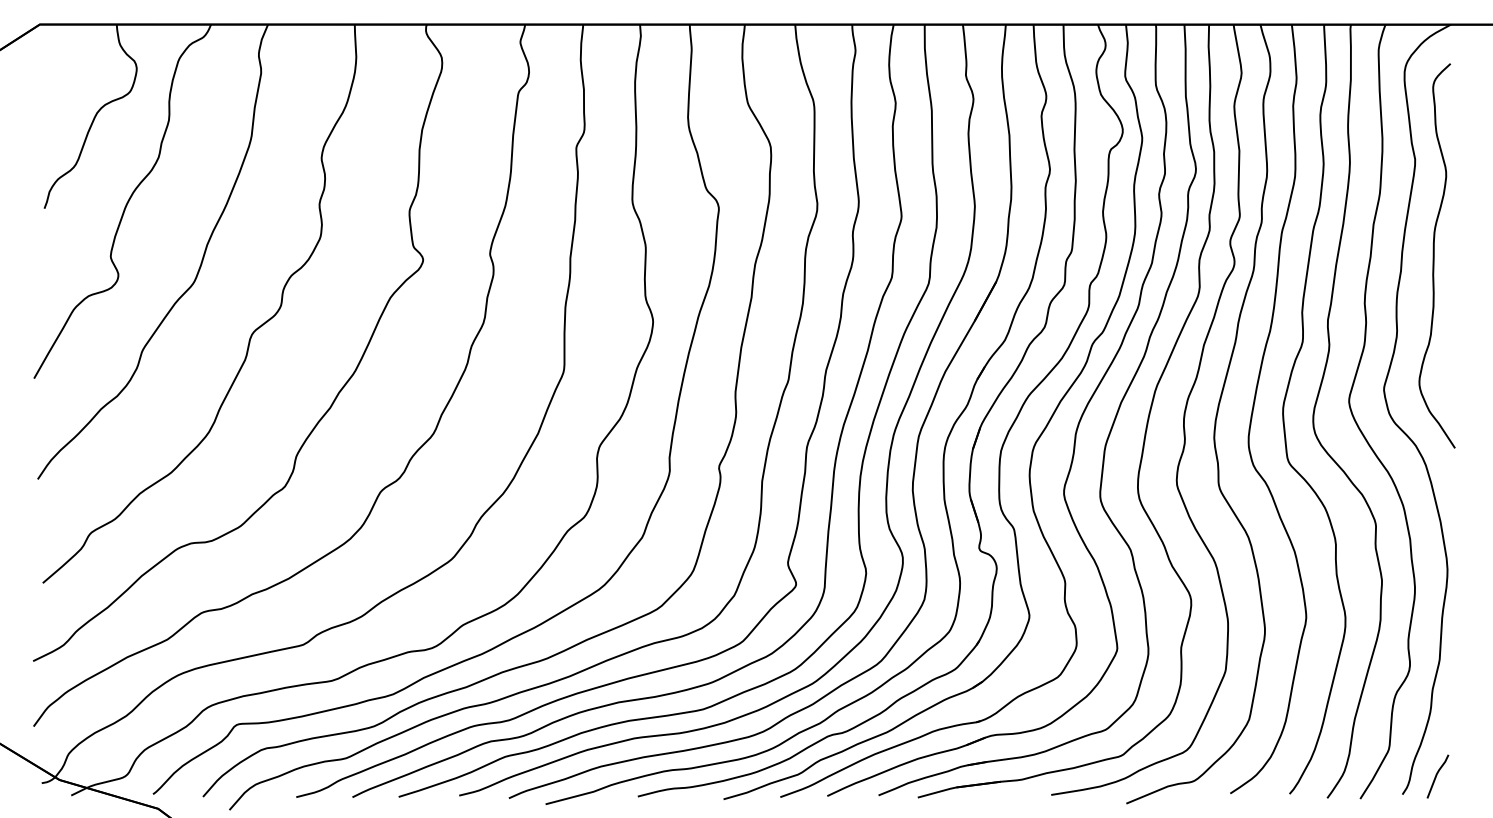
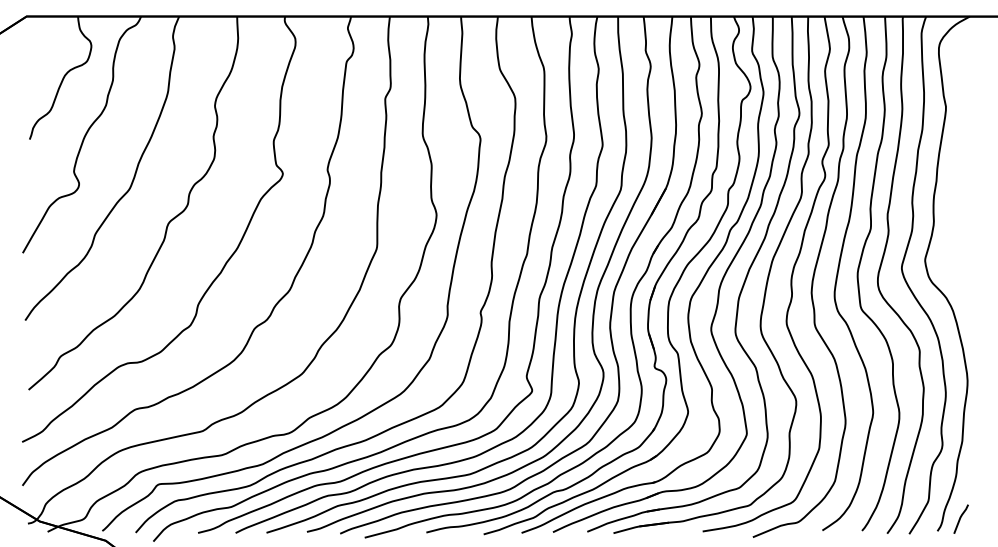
curve: (1435, 254) -> (959, 170), removed

